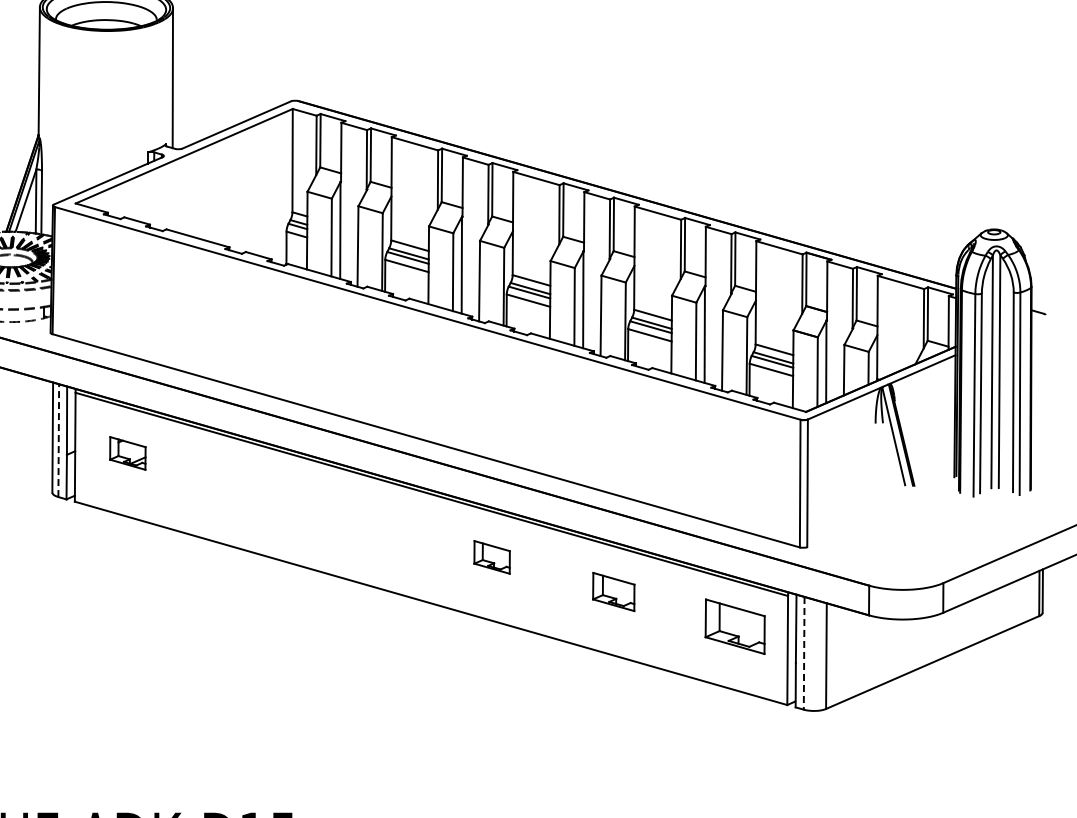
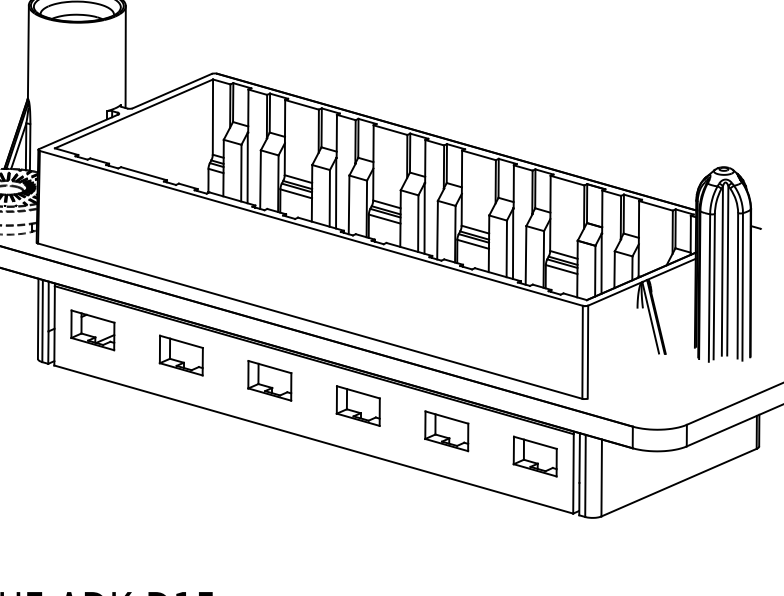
line: (58, 440) -> (42, 320), dashed -> solid
part: (127, 453) -> (92, 330), size x1.67
part: (248, 487) -> (180, 355), added
part: (370, 522) -> (269, 380), added
part: (491, 557) -> (357, 406), size x1.67
part: (613, 591) -> (446, 430), size x1.43
line: (804, 653) -> (585, 476), dashed -> solid

